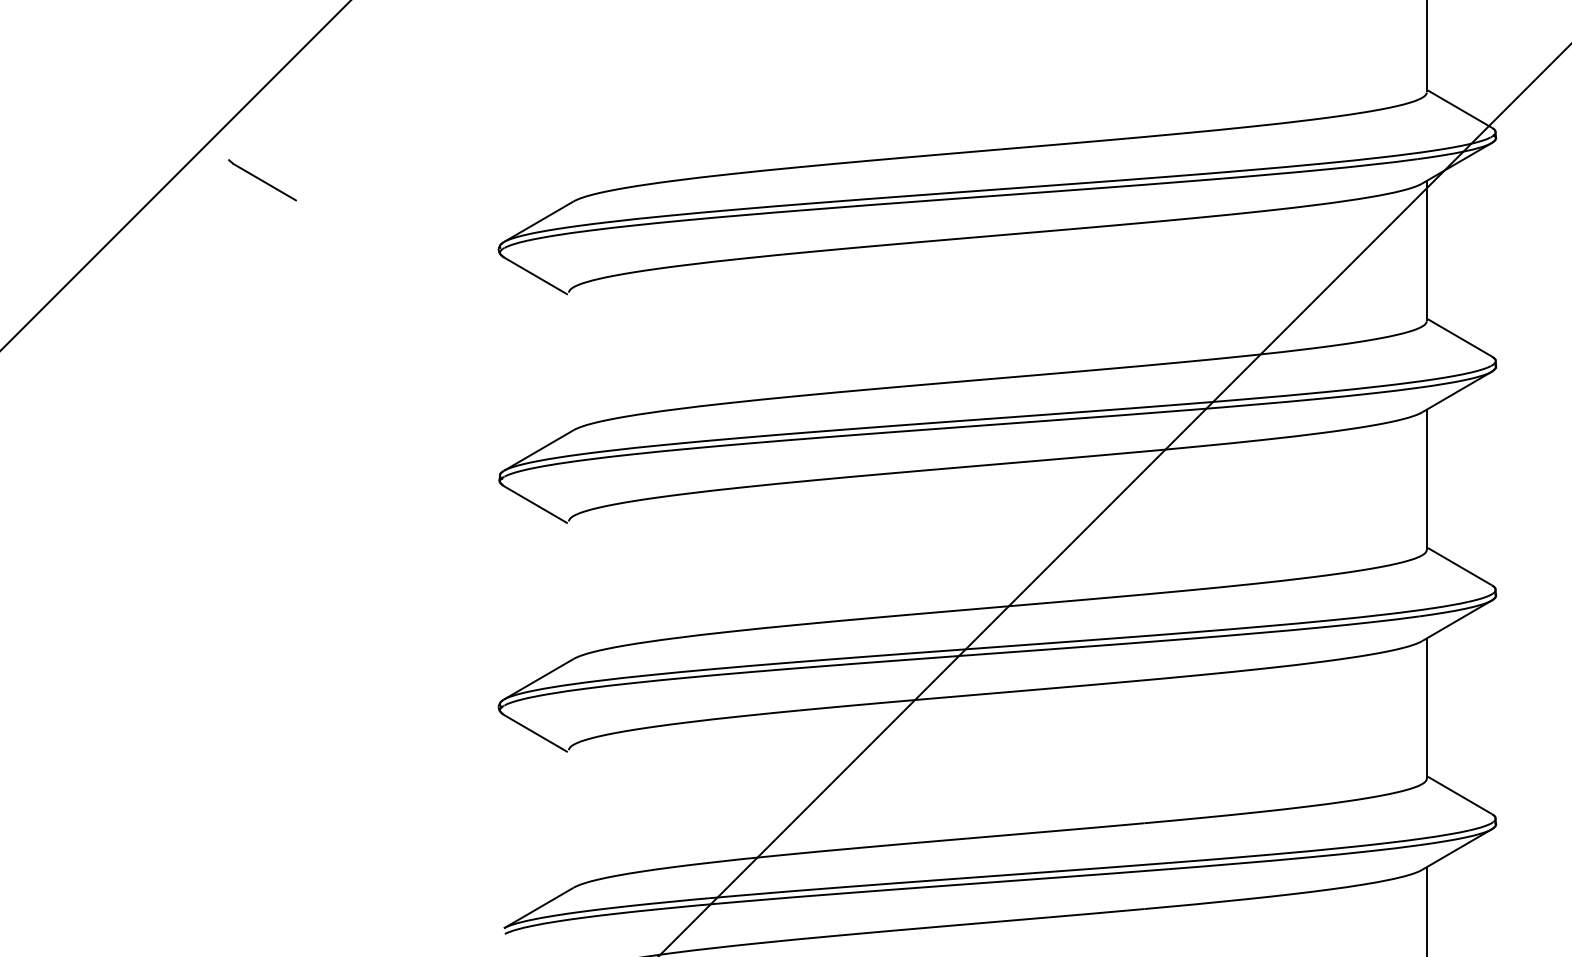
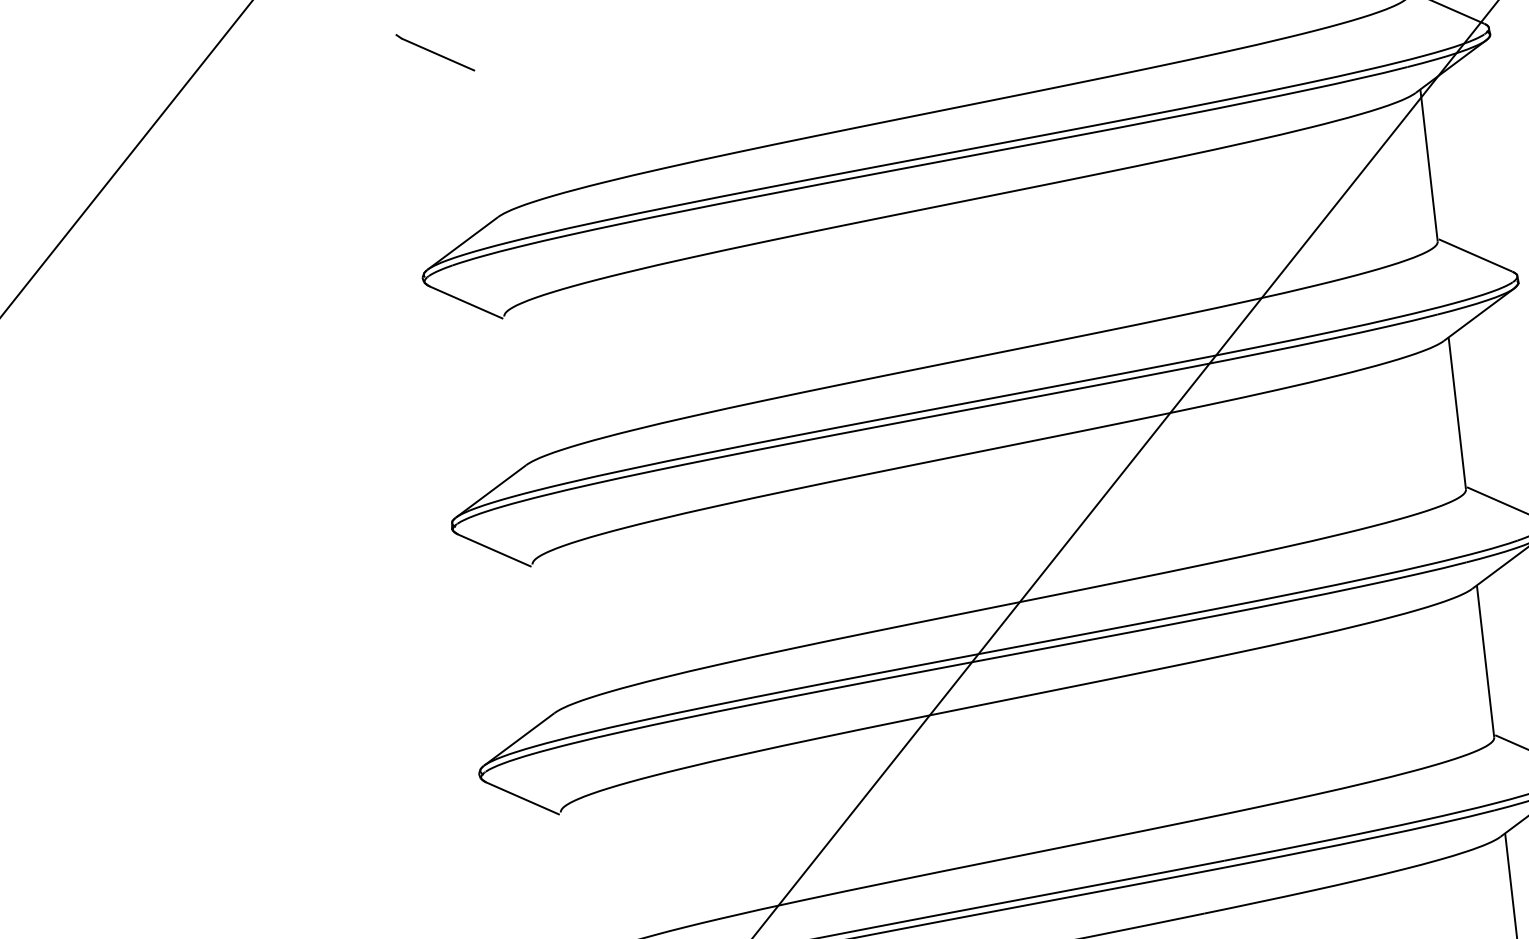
line: (262, 180) -> (435, 52), moved

